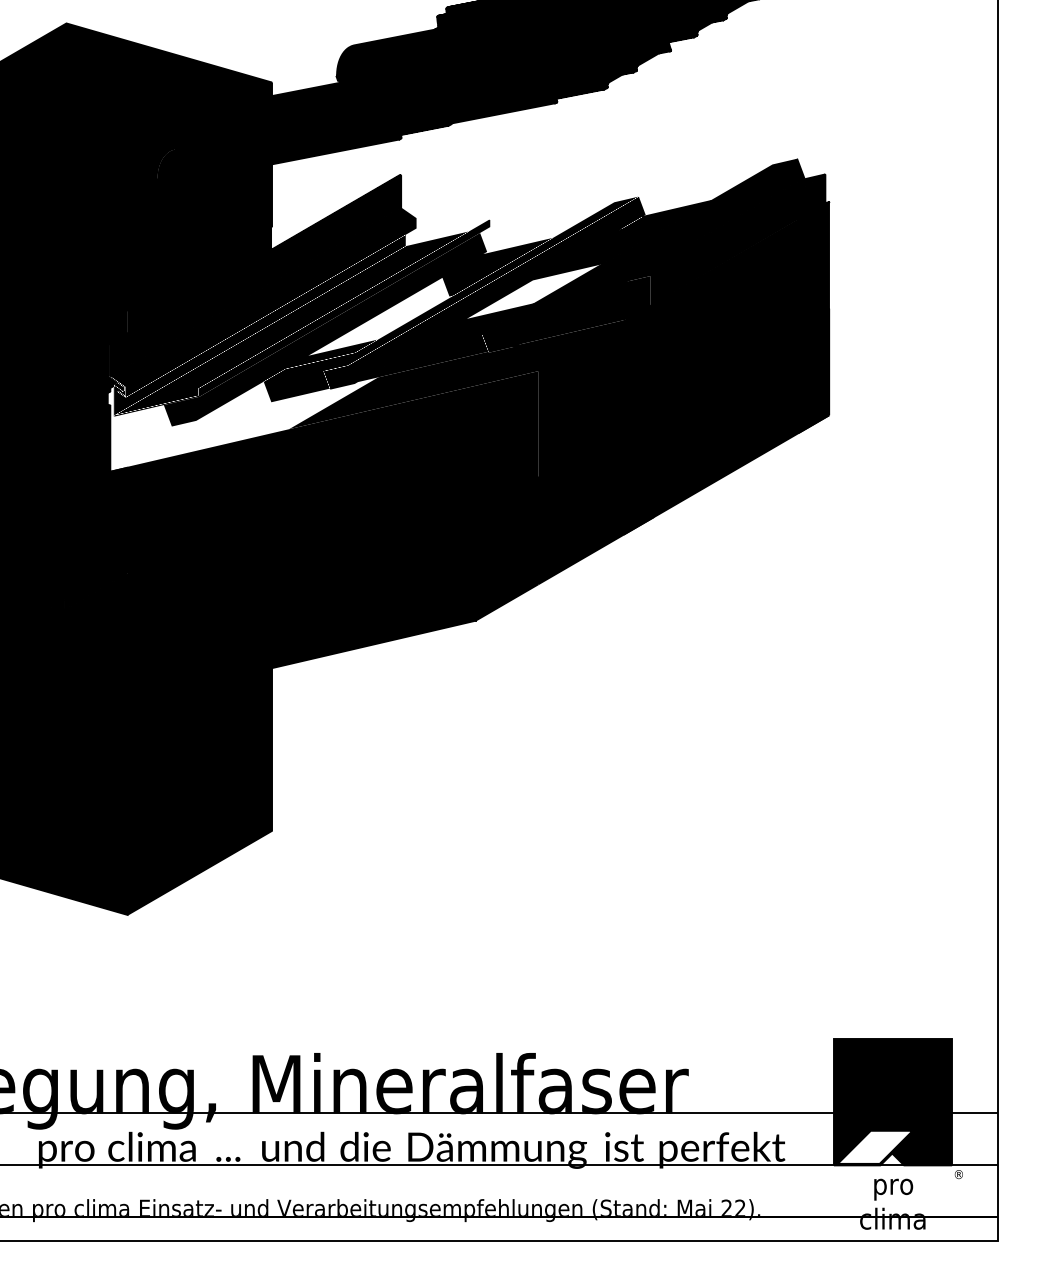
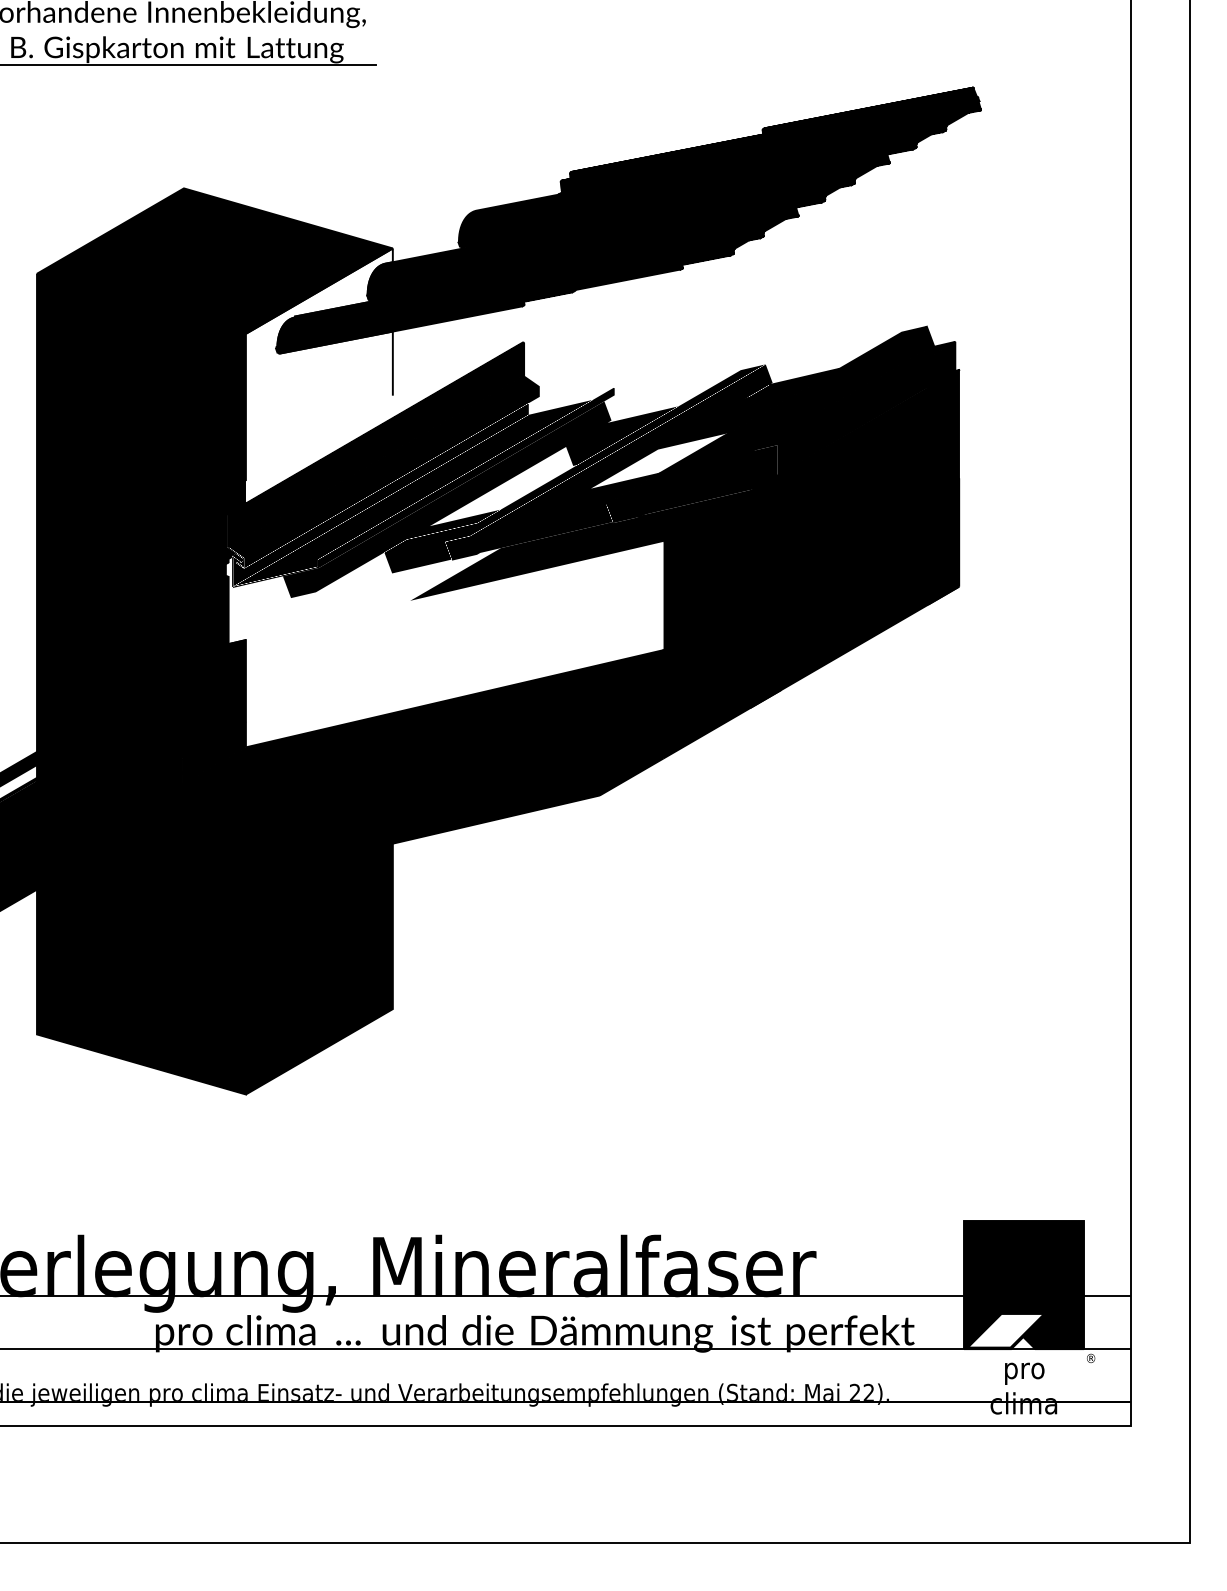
fill: (198, 207) -> (318, 375), removed
fill: (332, 472) -> (454, 644), removed

